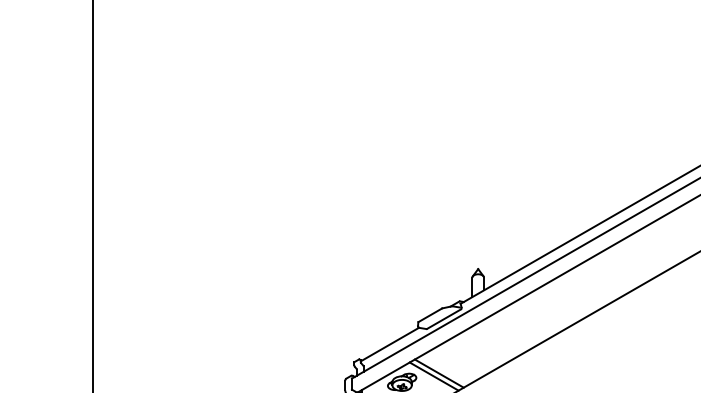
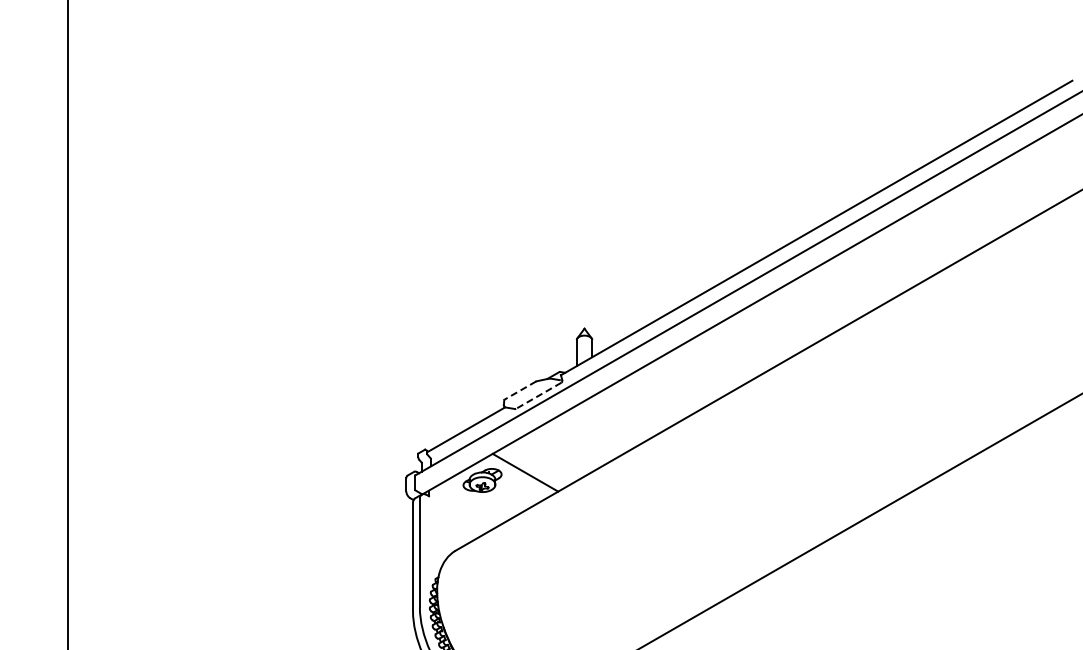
line: (429, 315) -> (519, 390), solid -> dashed
line: (443, 319) -> (538, 396), solid -> dashed
line: (439, 373) -> (532, 468), removed

